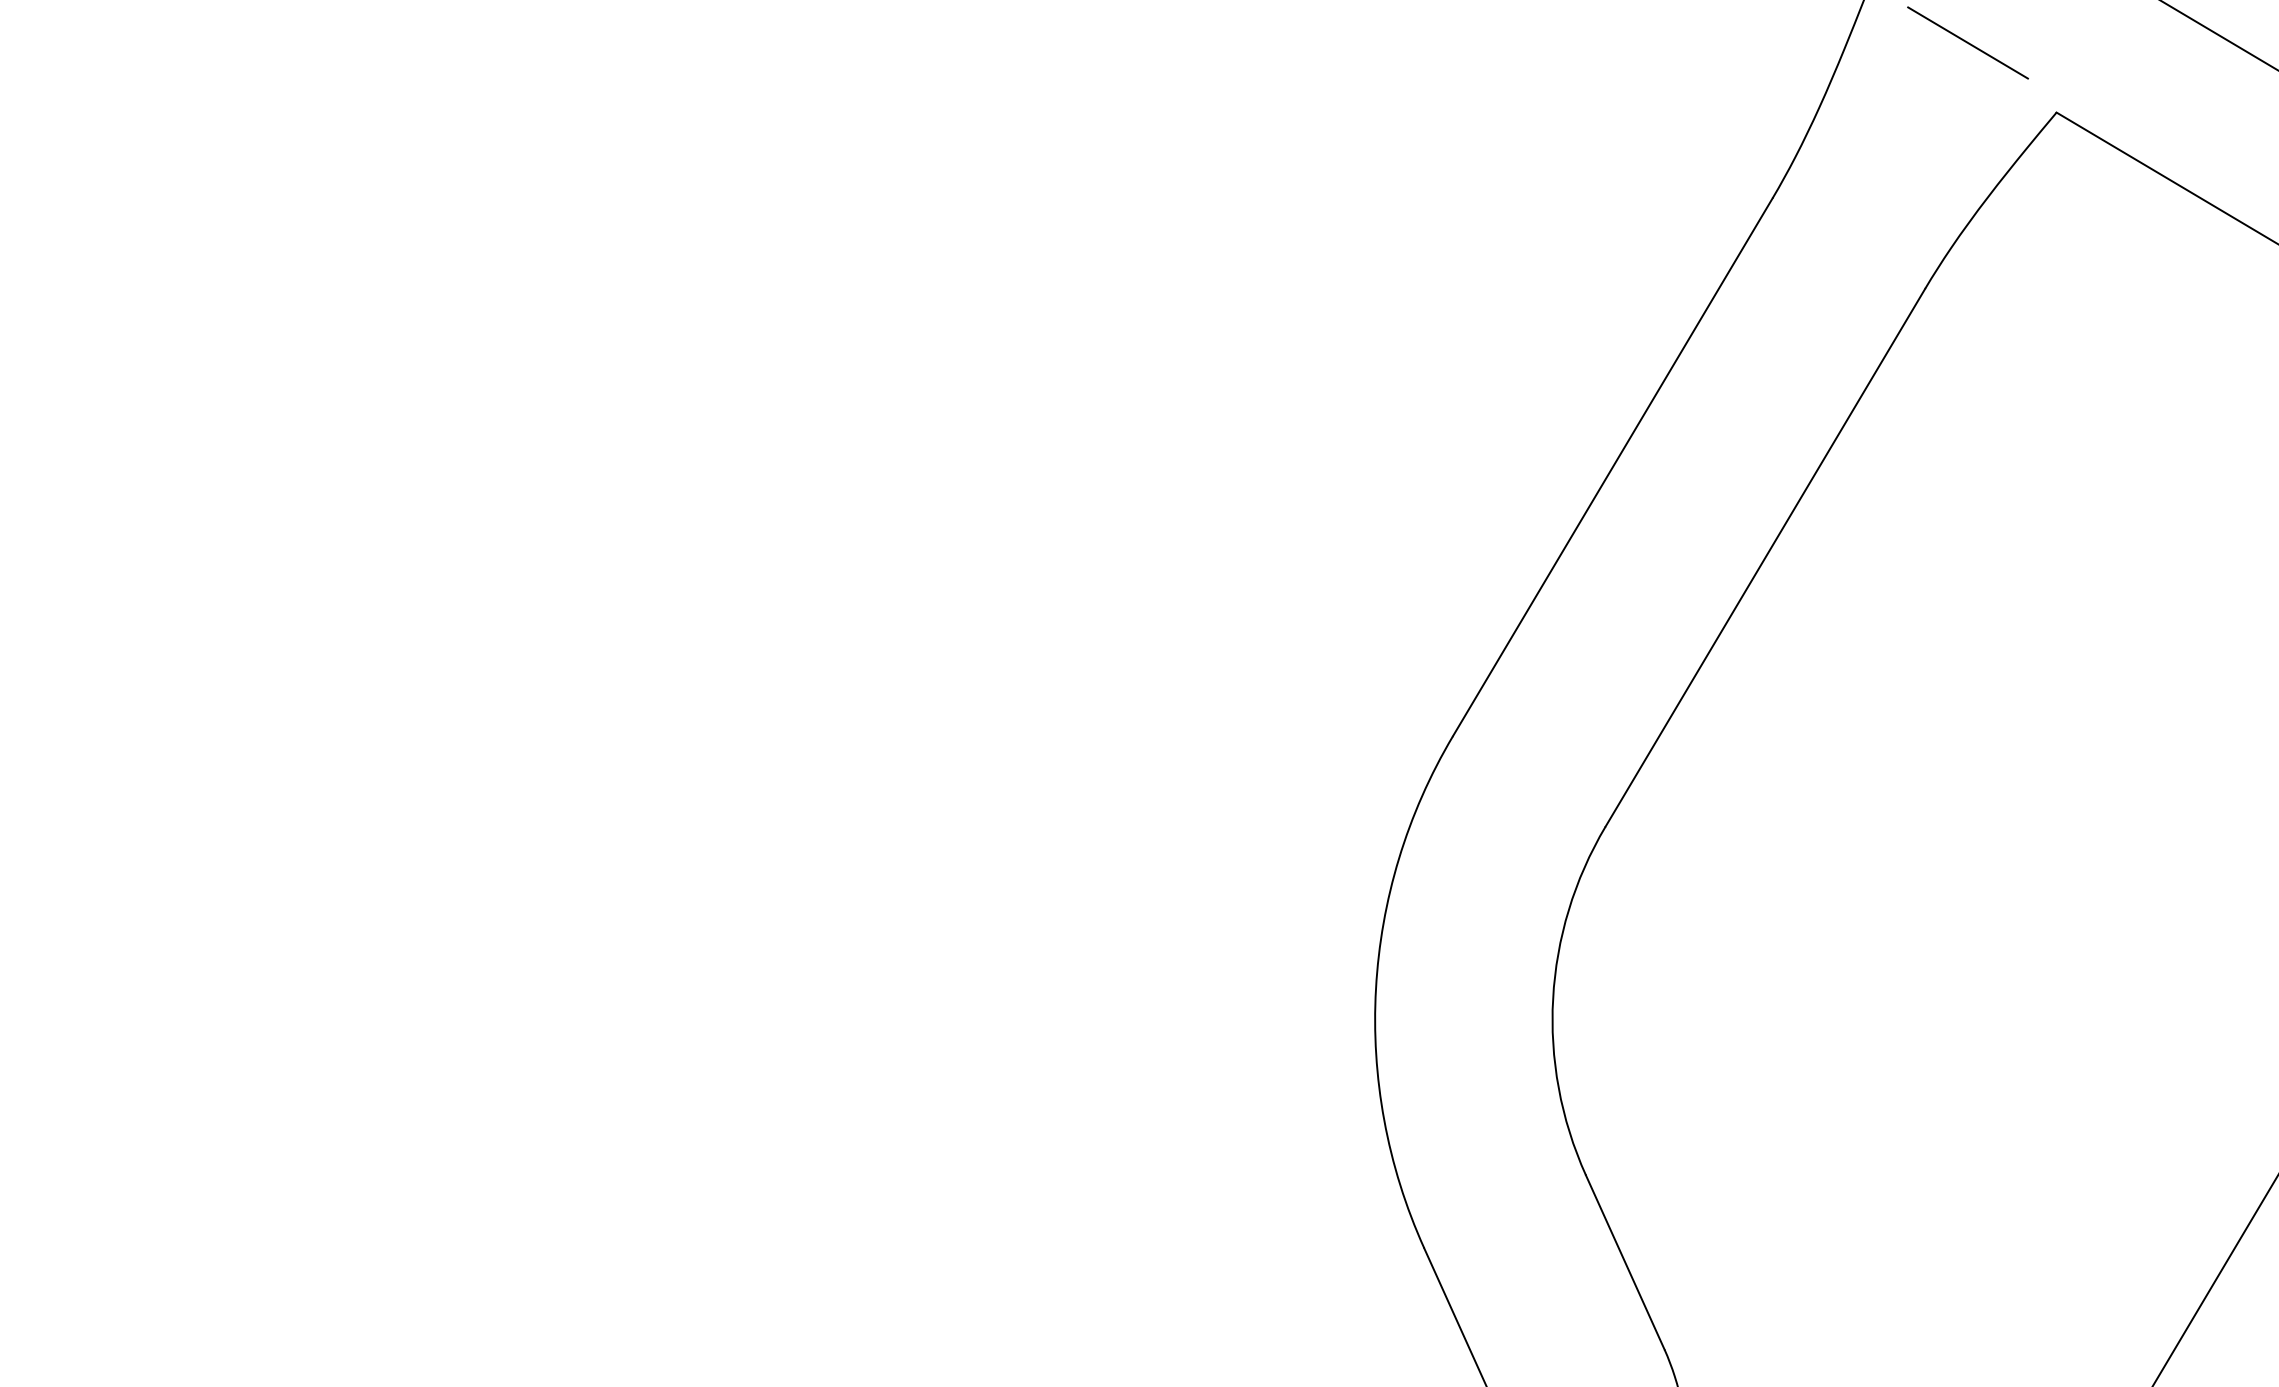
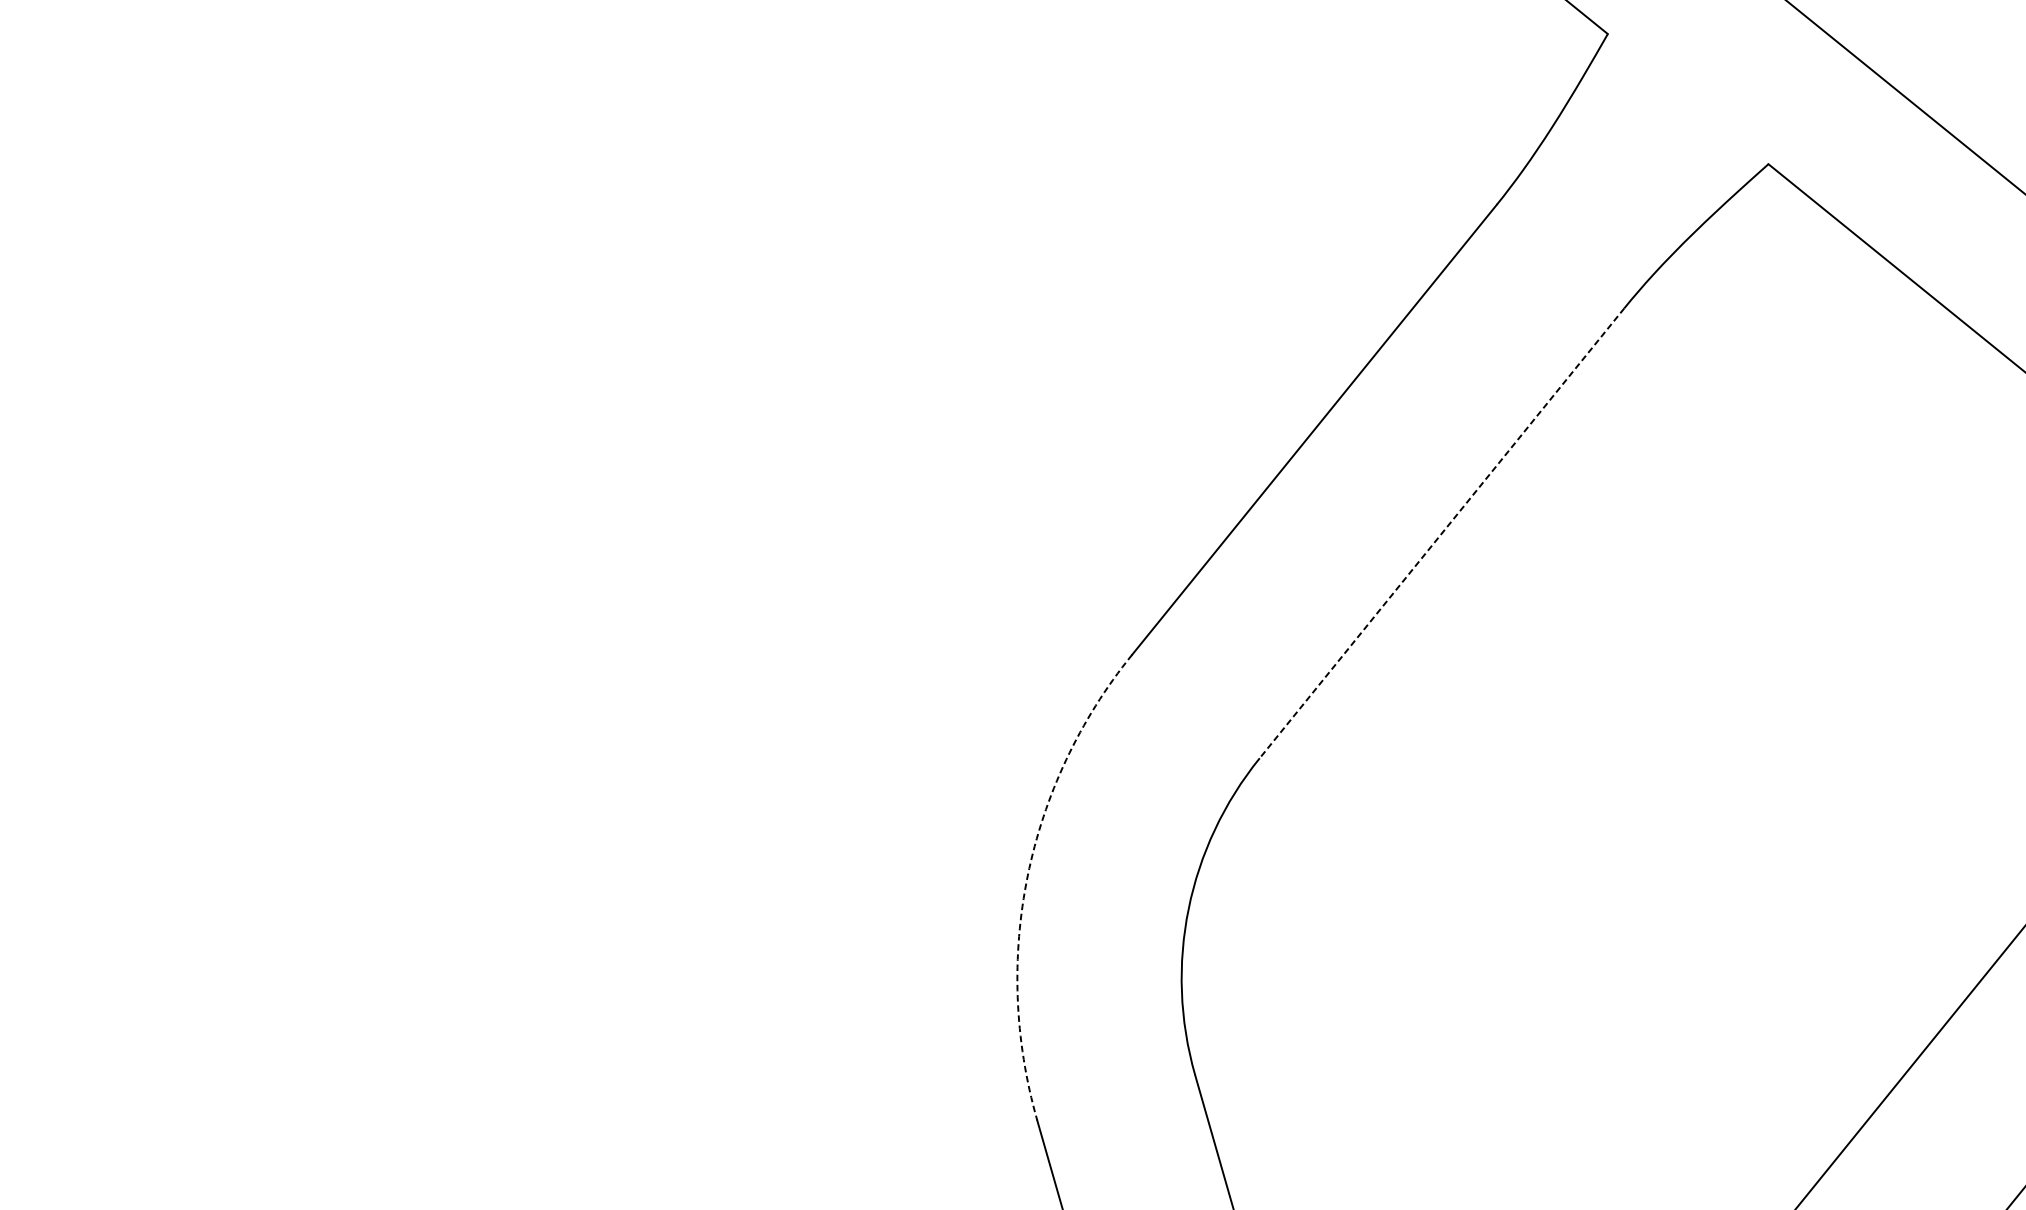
line: (1967, 42) -> (1696, 88), removed
line: (1765, 557) -> (1442, 532), solid -> dashed
arc: (1376, 988) -> (1028, 875), solid -> dashed

